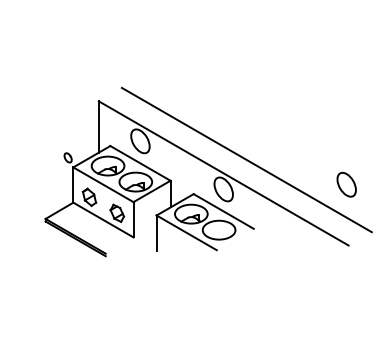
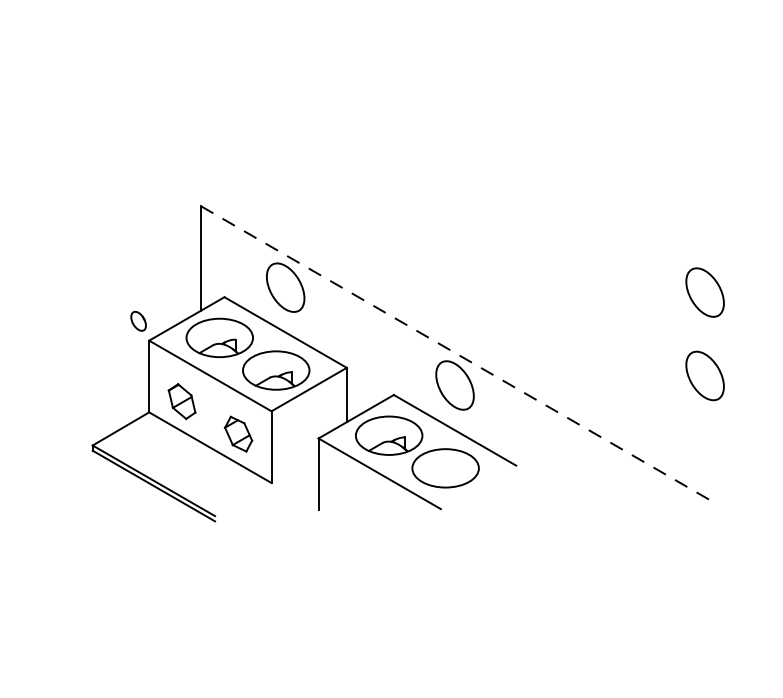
part: (346, 143) -> (704, 292), added
line: (246, 159) -> (501, 324), removed
line: (224, 173) -> (456, 353), solid -> dashed

